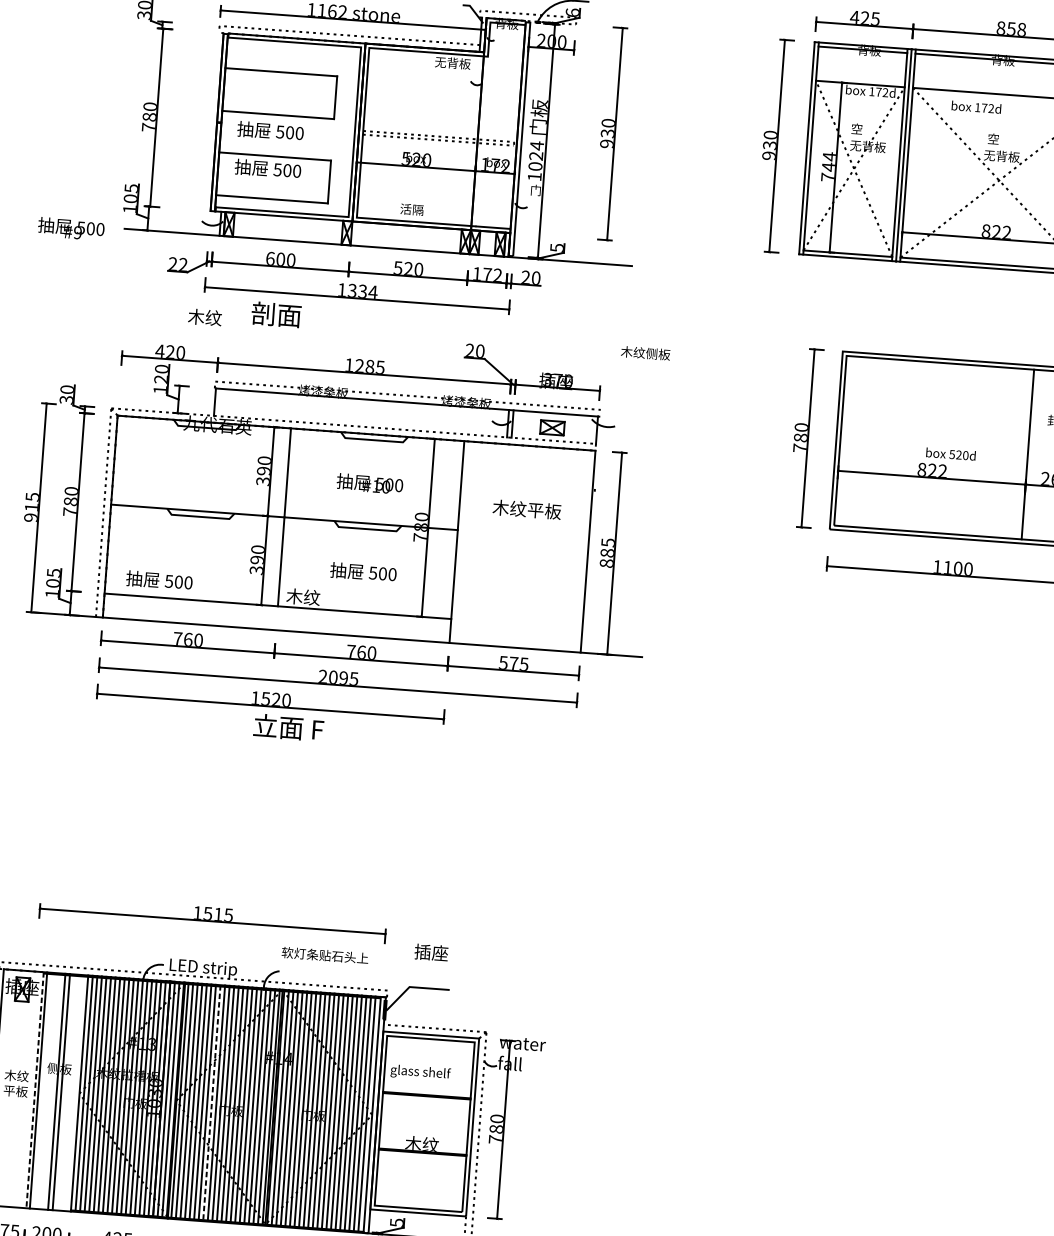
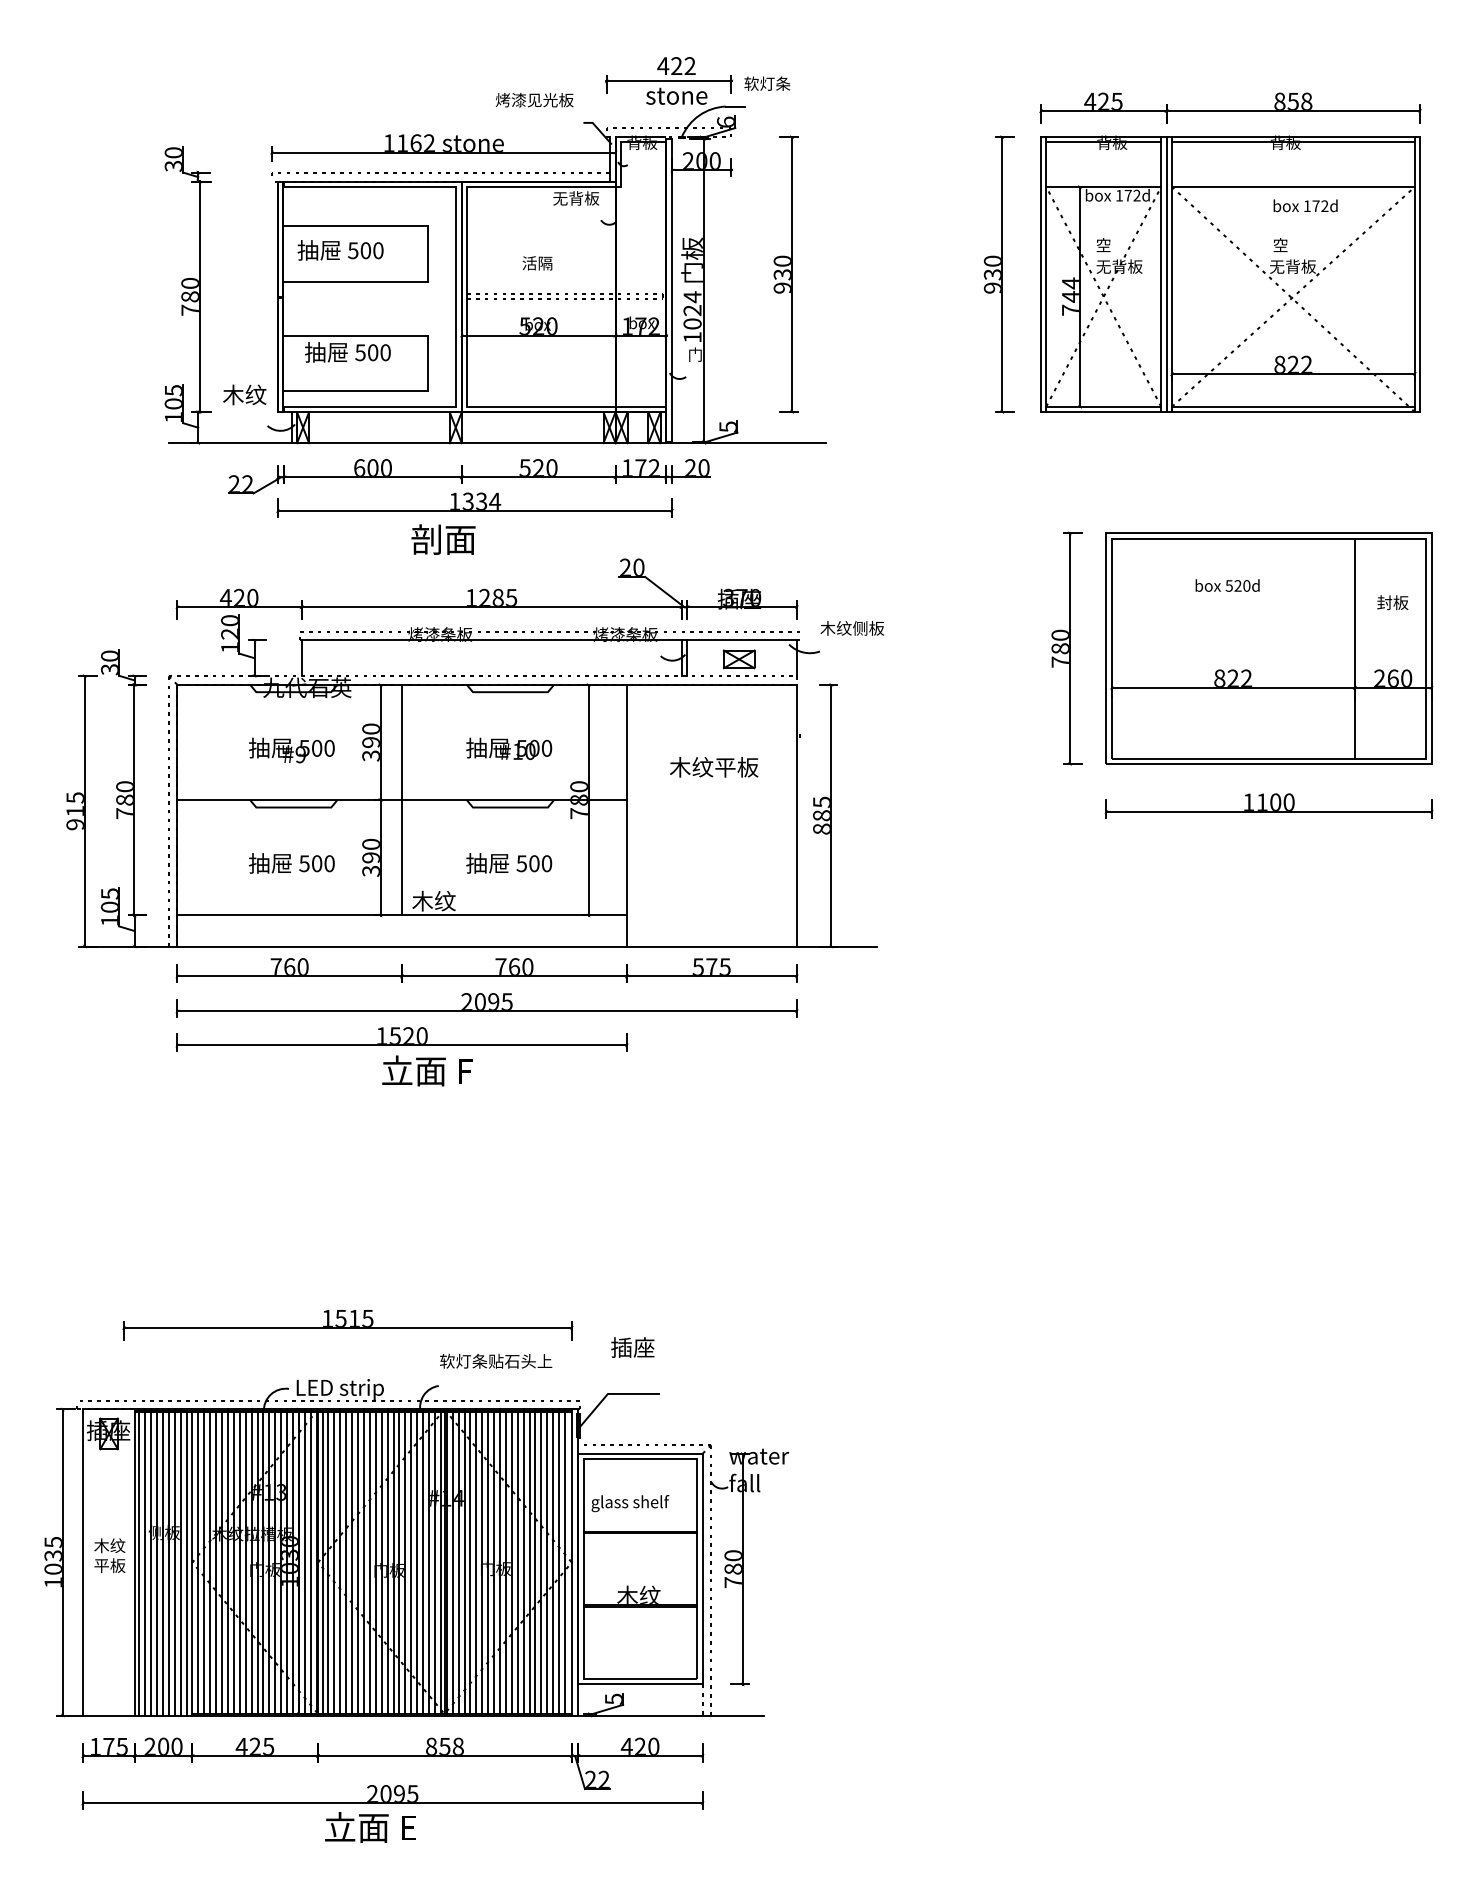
text: (976, 107) -> (1305, 205), moved
text: (270, 131) -> (340, 250), moved
text: (412, 209) -> (537, 263), moved
text: (70, 228) -> (291, 750), moved
text: (276, 314) -> (443, 539), moved
text: (204, 317) -> (244, 394), moved
text: (645, 353) -> (851, 628), moved
text: (950, 454) -> (1227, 585), moved
text: (159, 580) -> (291, 863), moved
line: (34, 1090) -> (134, 1563), dashed -> solid
line: (43, 1090) -> (145, 1562), added
line: (47, 1091) -> (151, 1562), added
line: (51, 1091) -> (156, 1562), added
line: (65, 1092) -> (174, 1562), added
line: (70, 1092) -> (180, 1562), added
line: (74, 1093) -> (186, 1562), added
line: (211, 1103) -> (363, 1562), dashed -> solid

